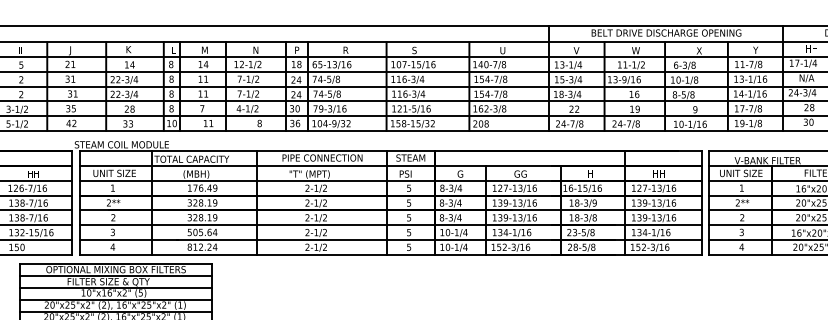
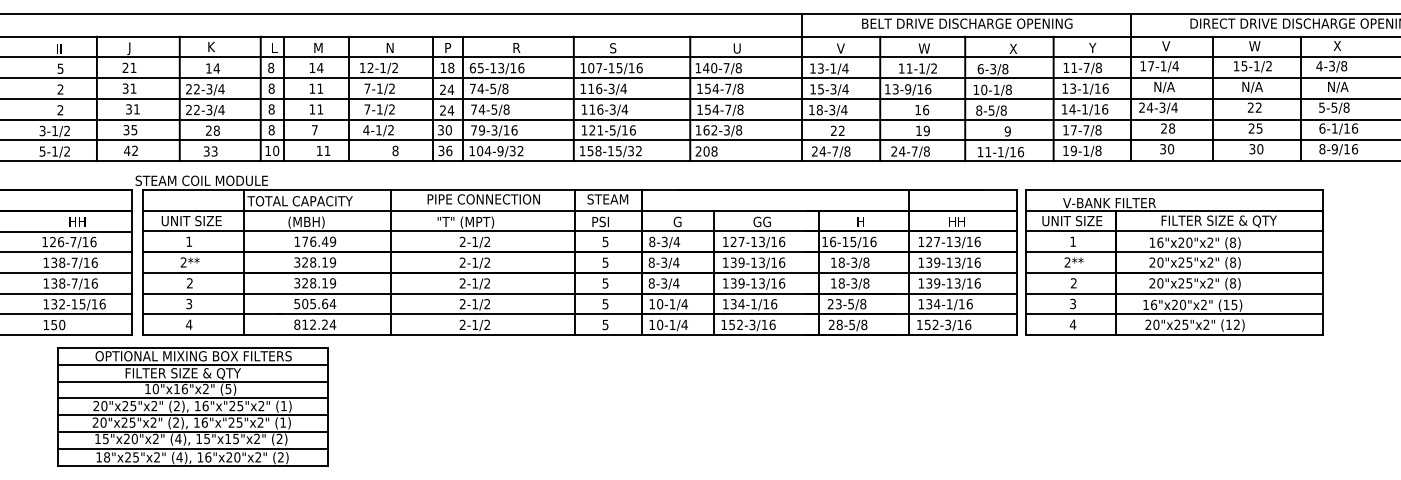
text: (811, 49) -> (1170, 46), HH -> V
text: (681, 124) -> (988, 152), 10-1/16 -> 11-1/16
text: (594, 202) -> (866, 262), 18-3/9 -> 18-3/8

